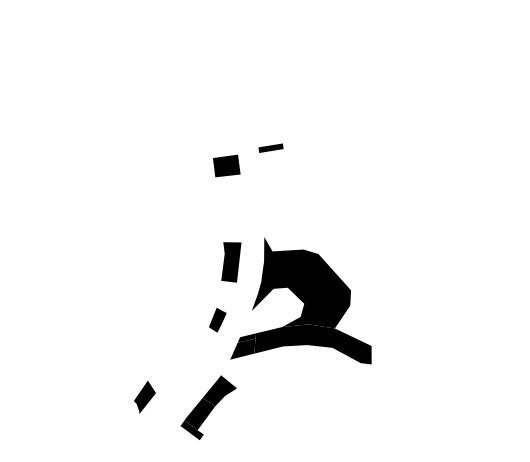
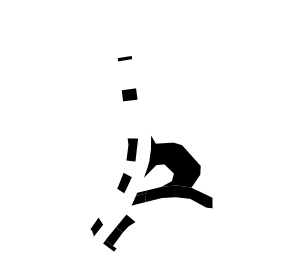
part: (270, 147) -> (124, 58), moved
part: (217, 319) -> (124, 182), size x1.43
part: (144, 396) -> (96, 226), moved

